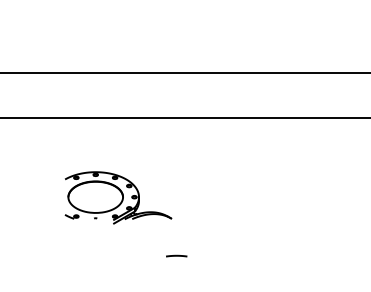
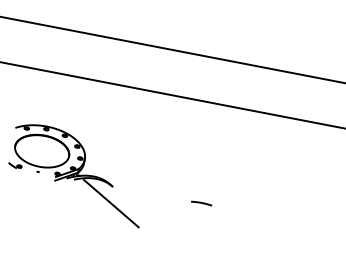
line: (173, 235) -> (111, 203), added
line: (176, 255) -> (201, 202), moved

